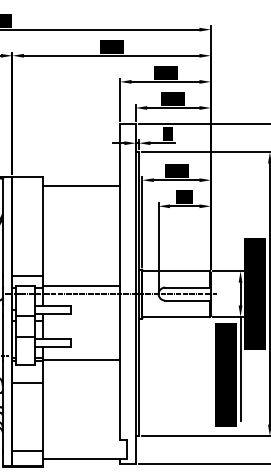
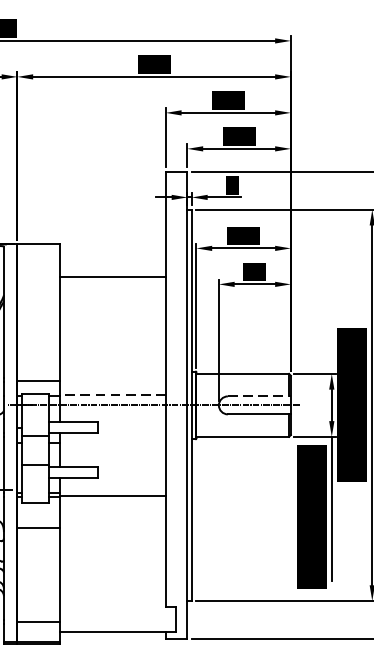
line: (81, 185) -> (112, 276), moved
line: (81, 286) -> (112, 394), solid -> dashed
line: (188, 287) -> (260, 396), solid -> dashed

